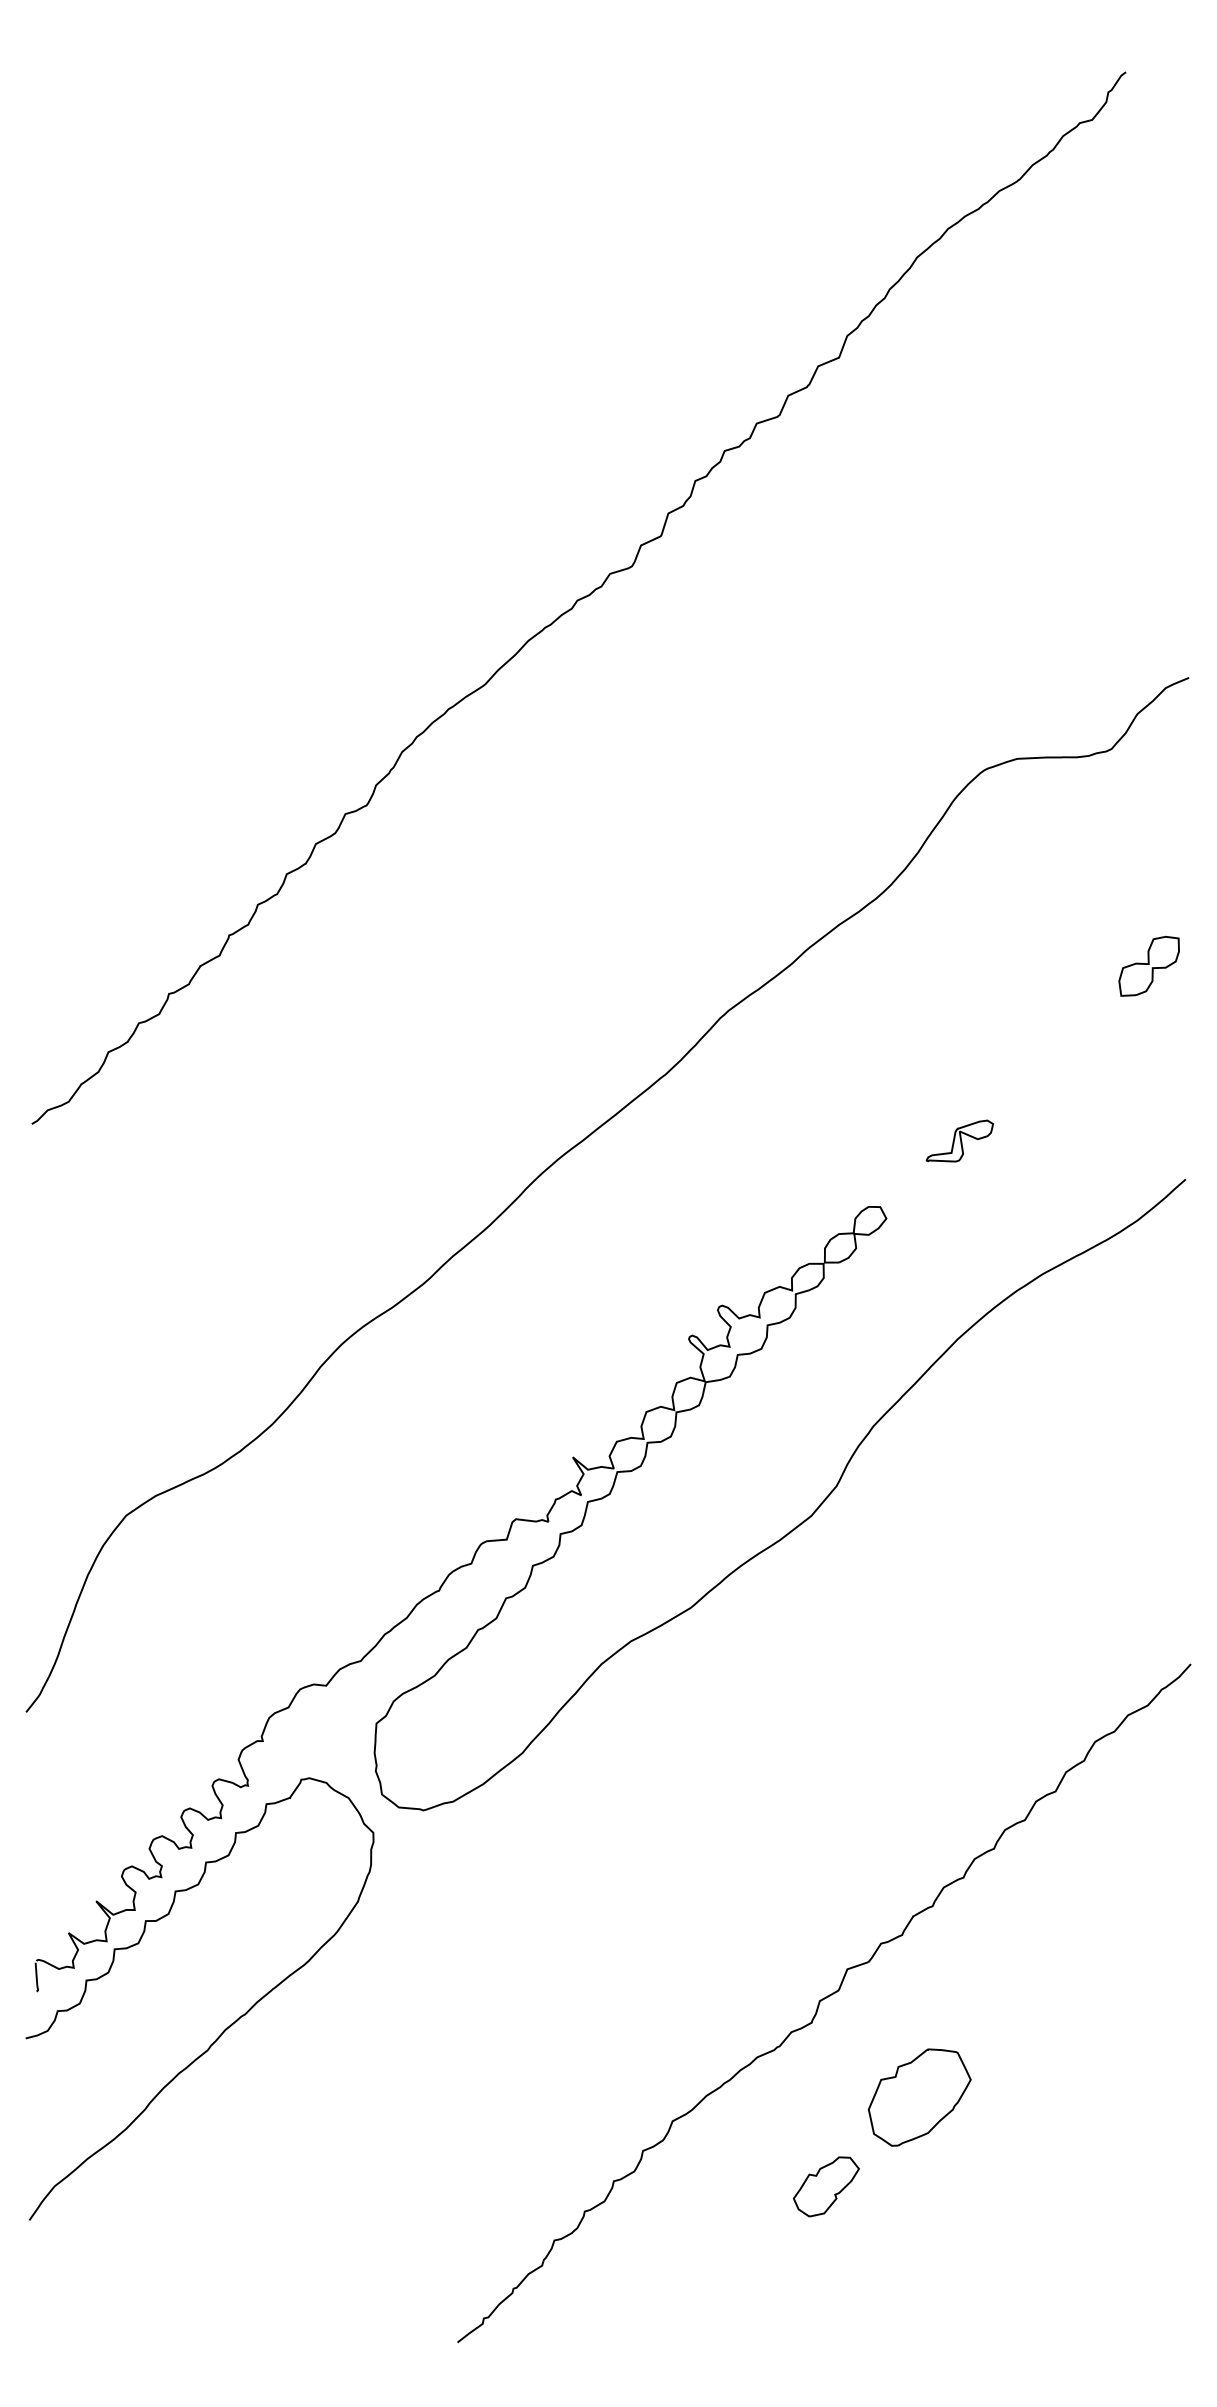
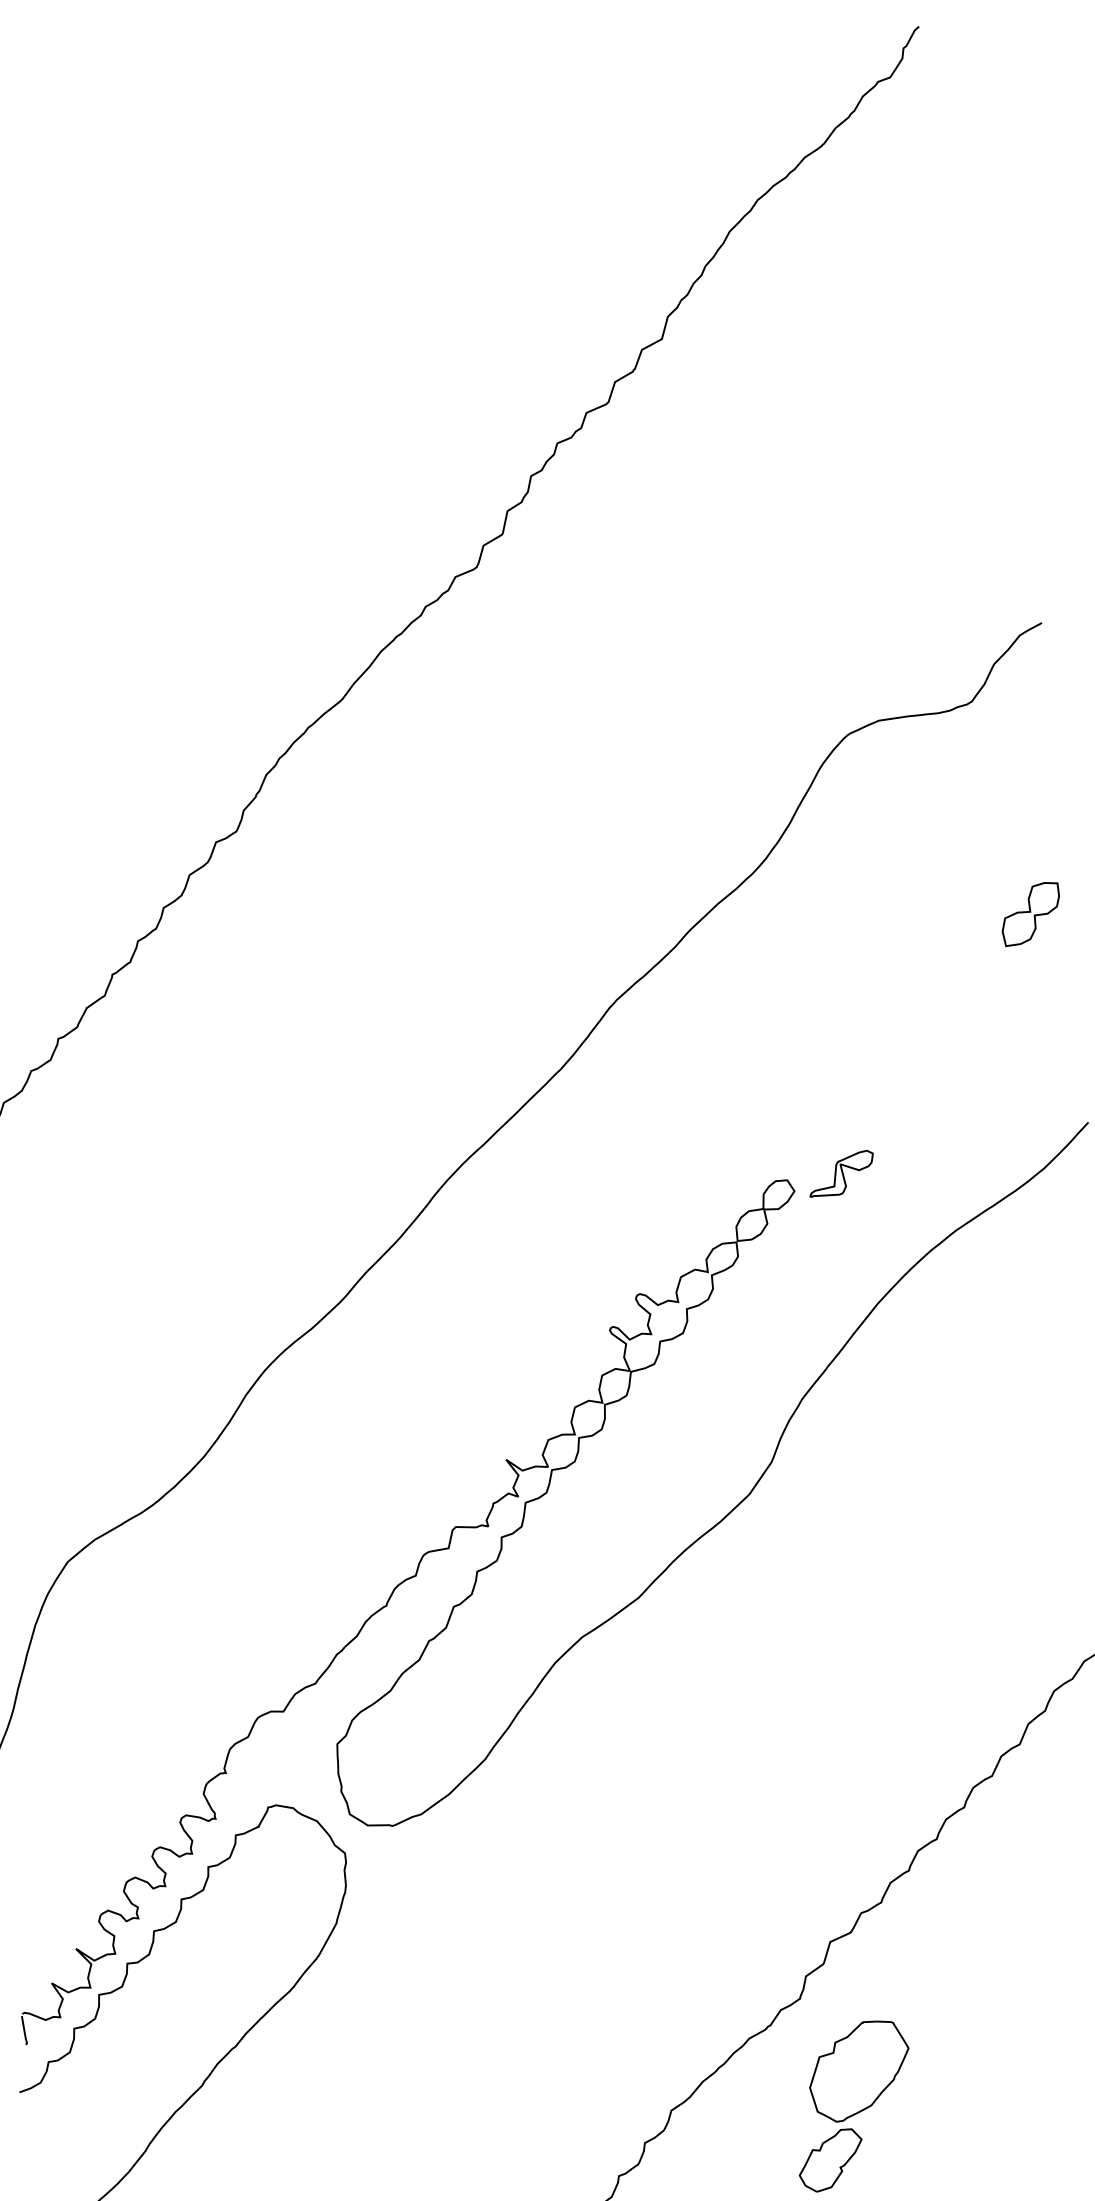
part: (959, 1140) -> (841, 1173), moved
part: (919, 2097) -> (859, 2070), moved

